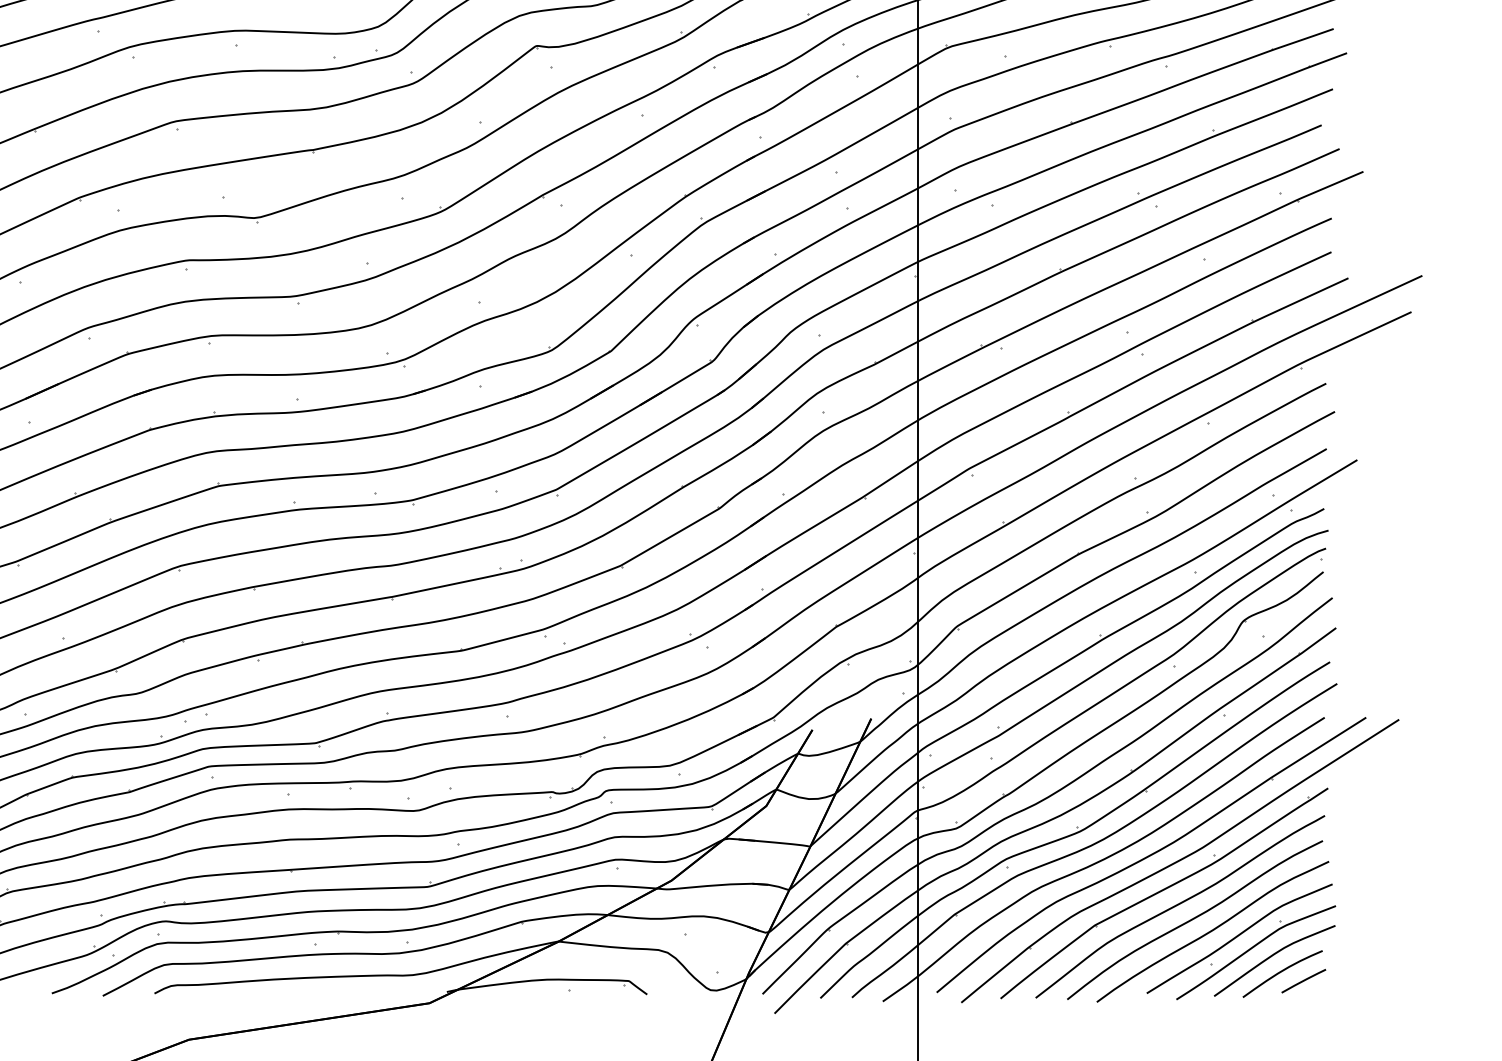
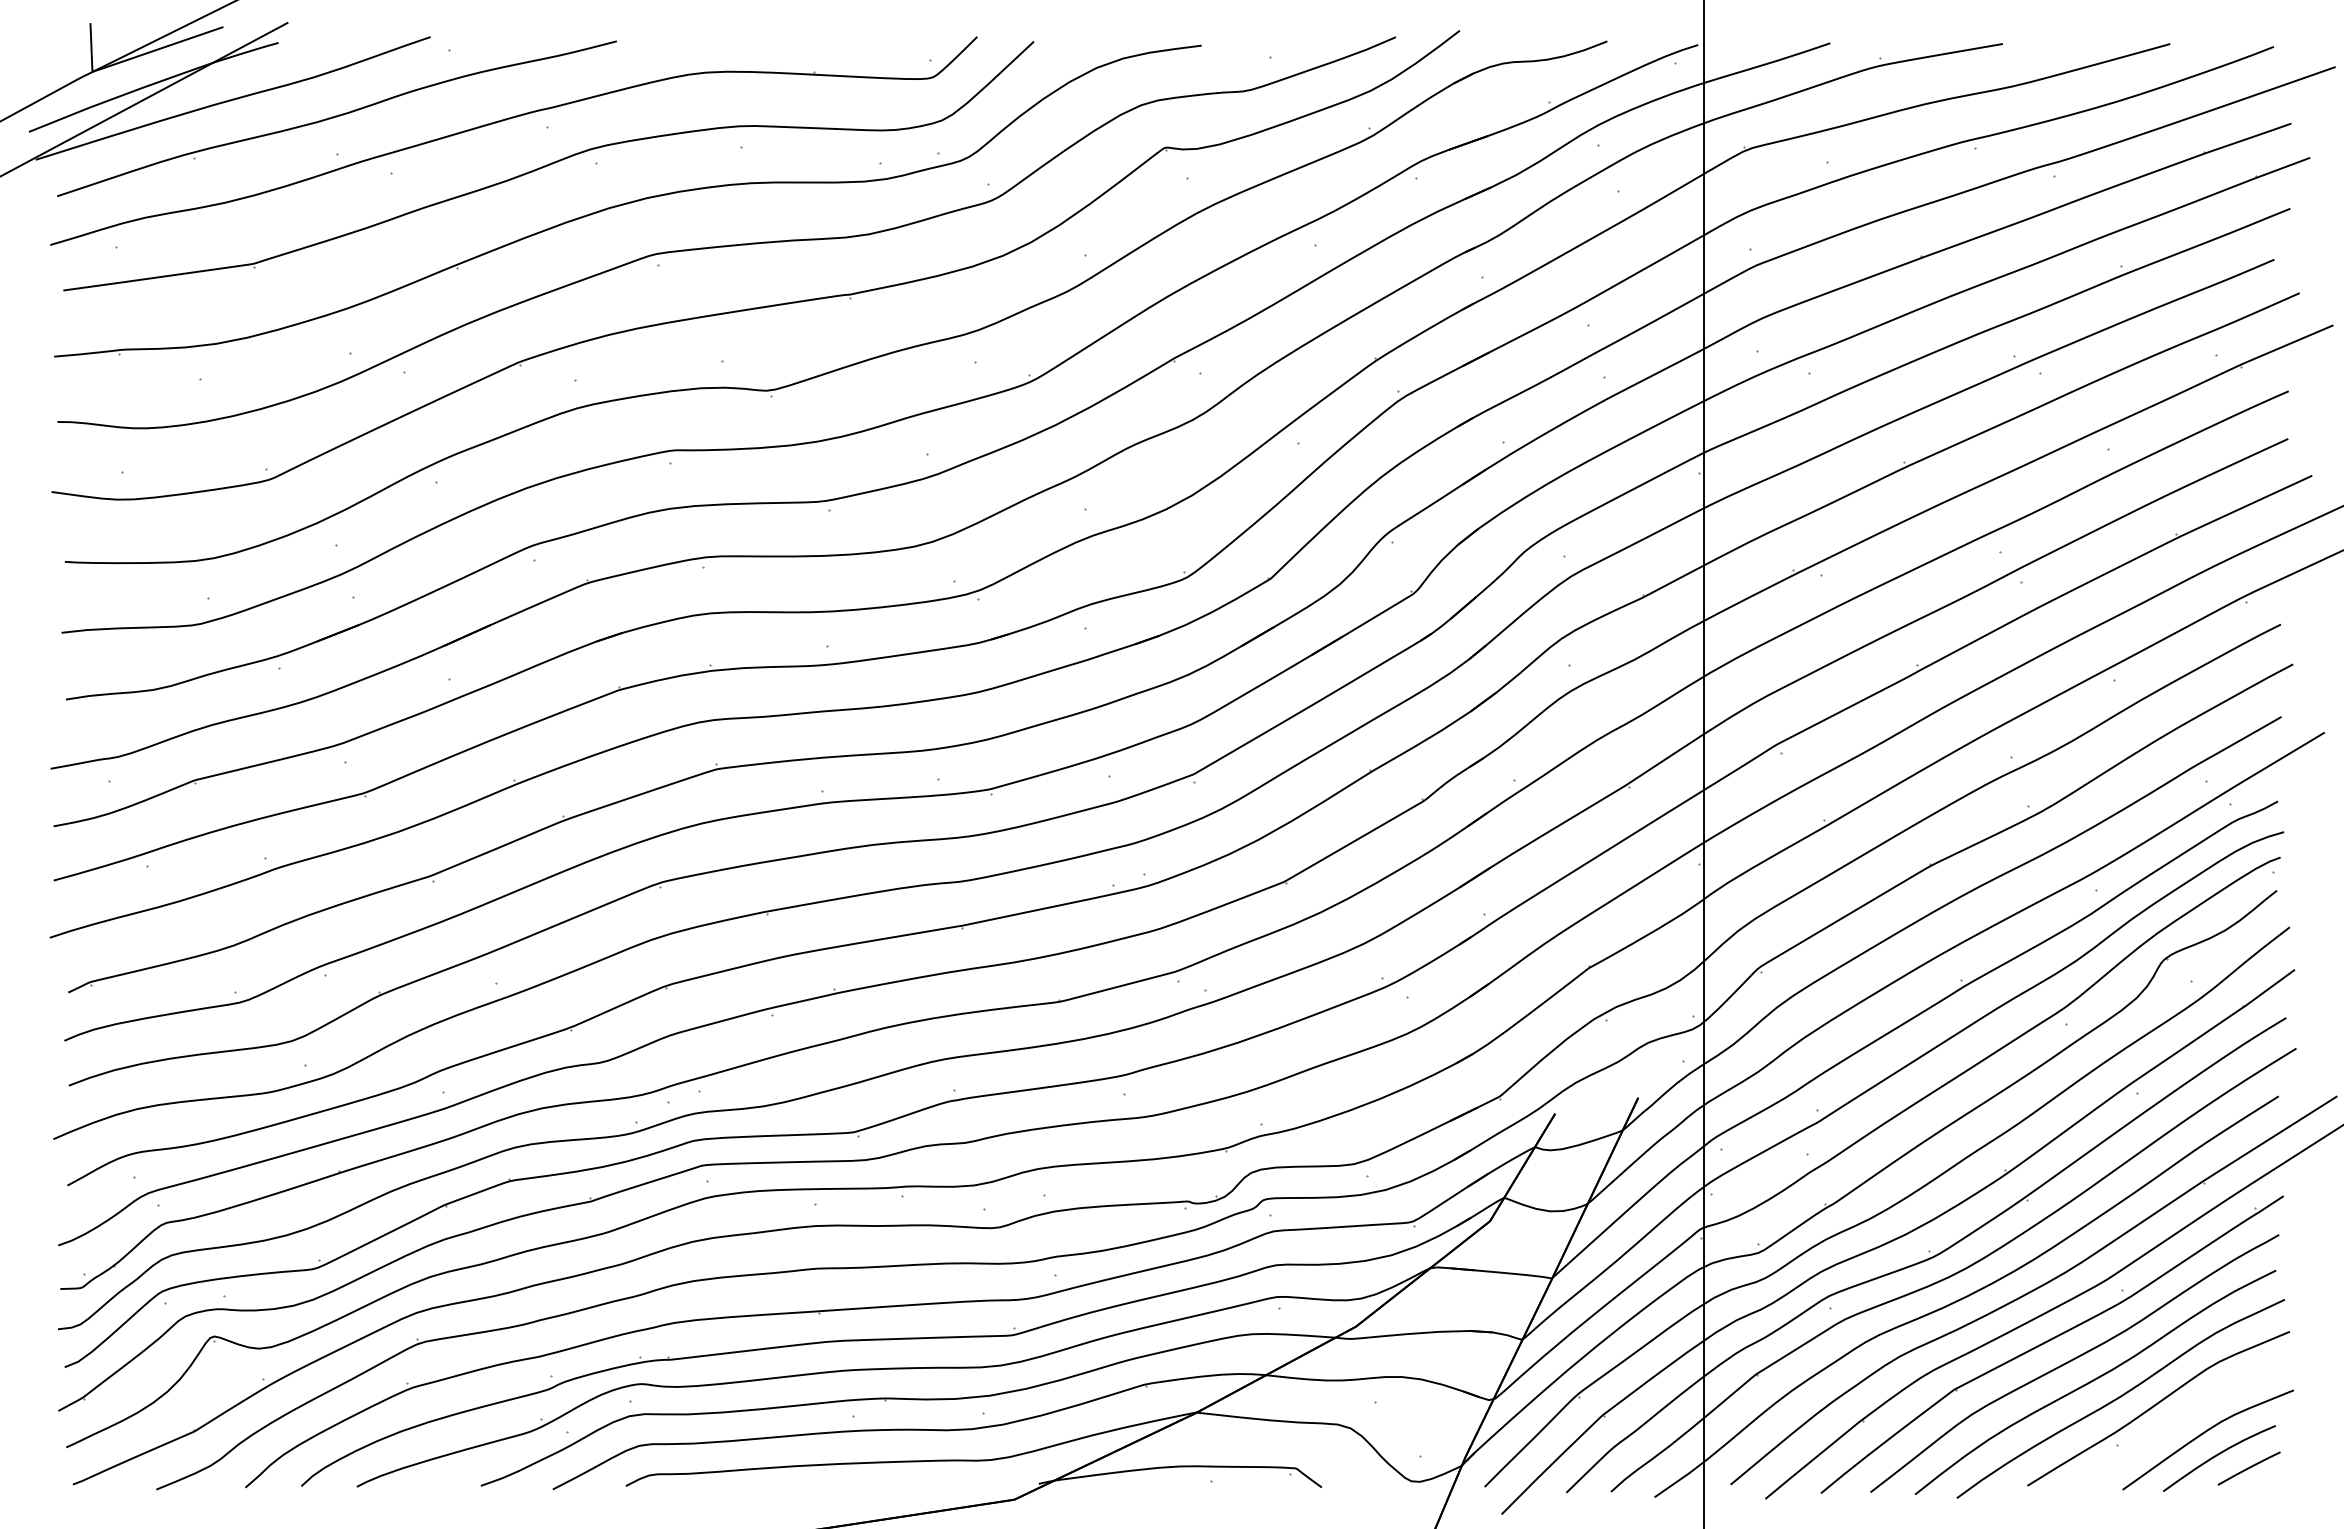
part: (1252, 948) -> (2176, 1422), removed

